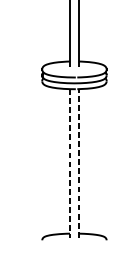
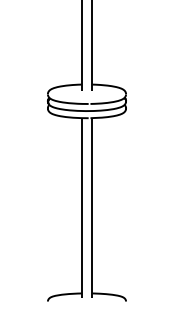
line: (78, 162) -> (92, 207), dashed -> solid
line: (69, 163) -> (81, 208), dashed -> solid

